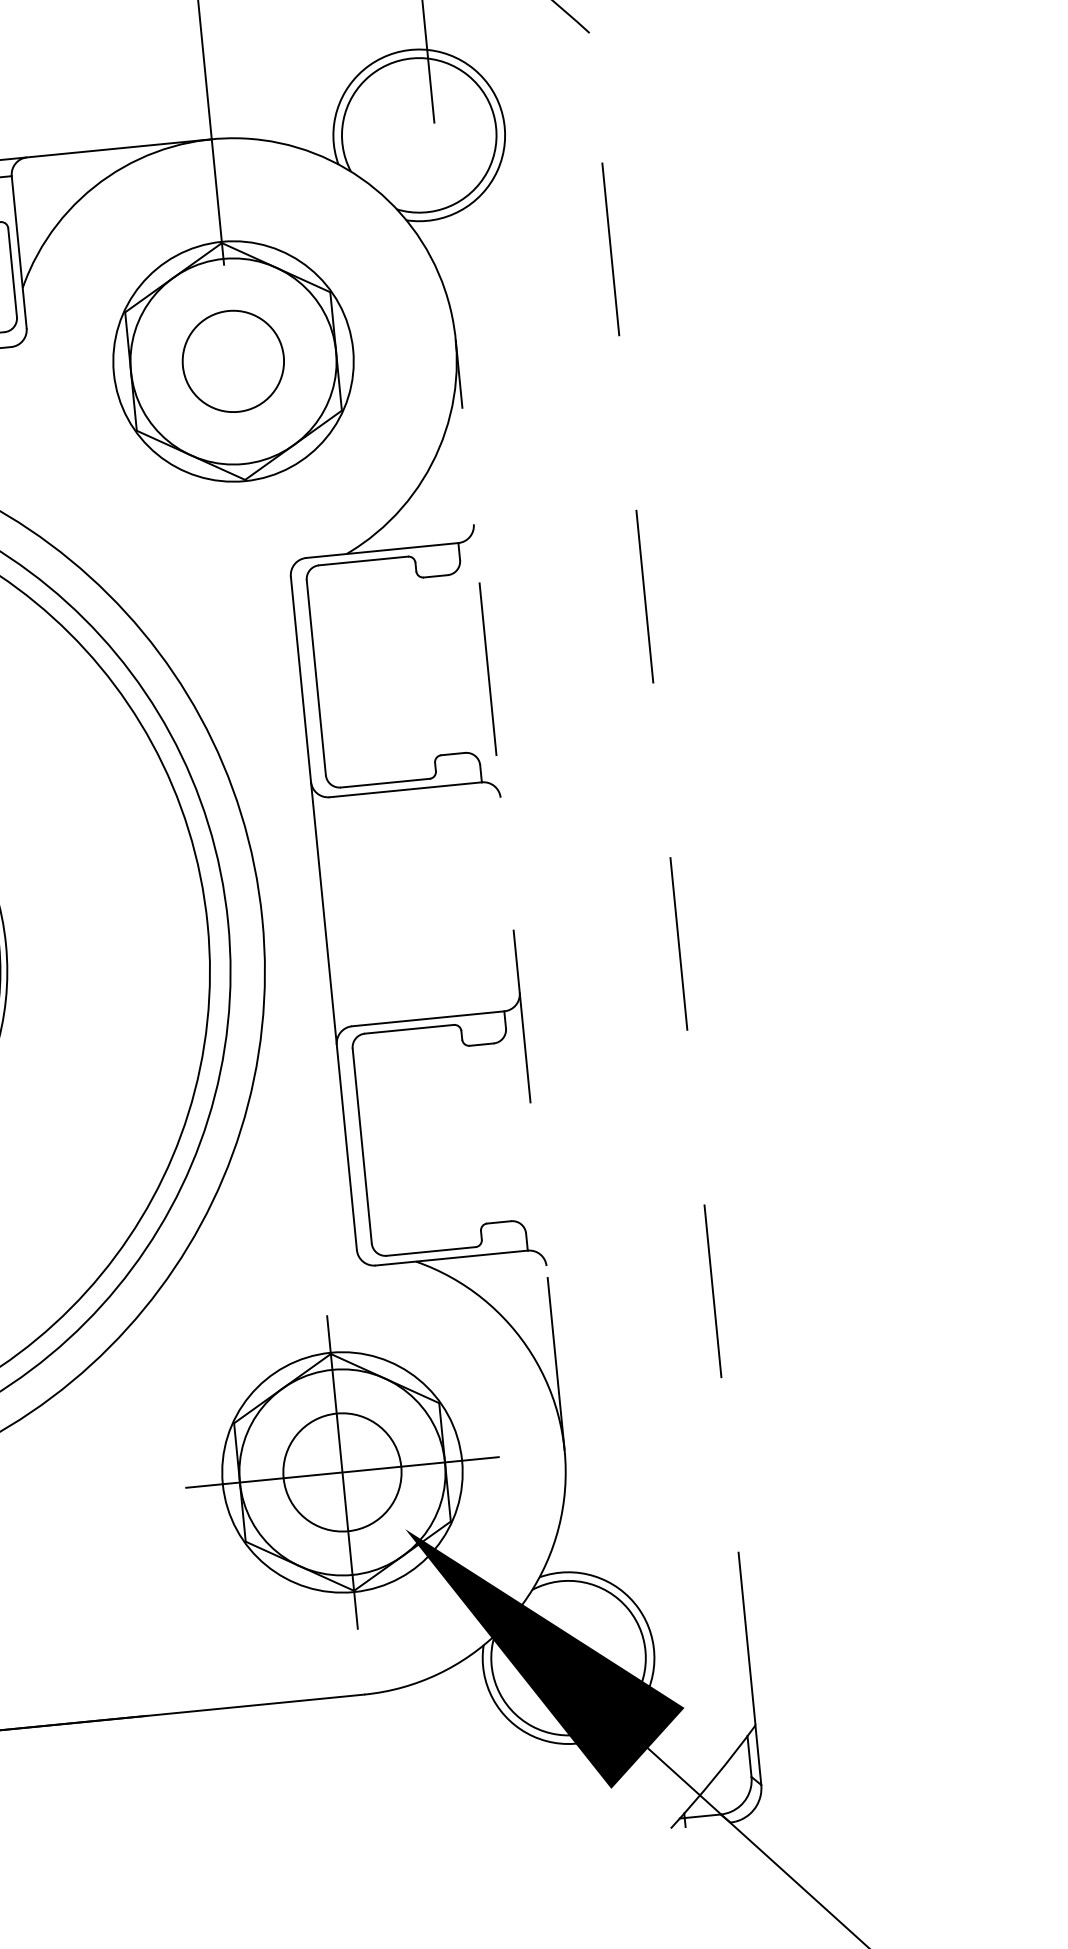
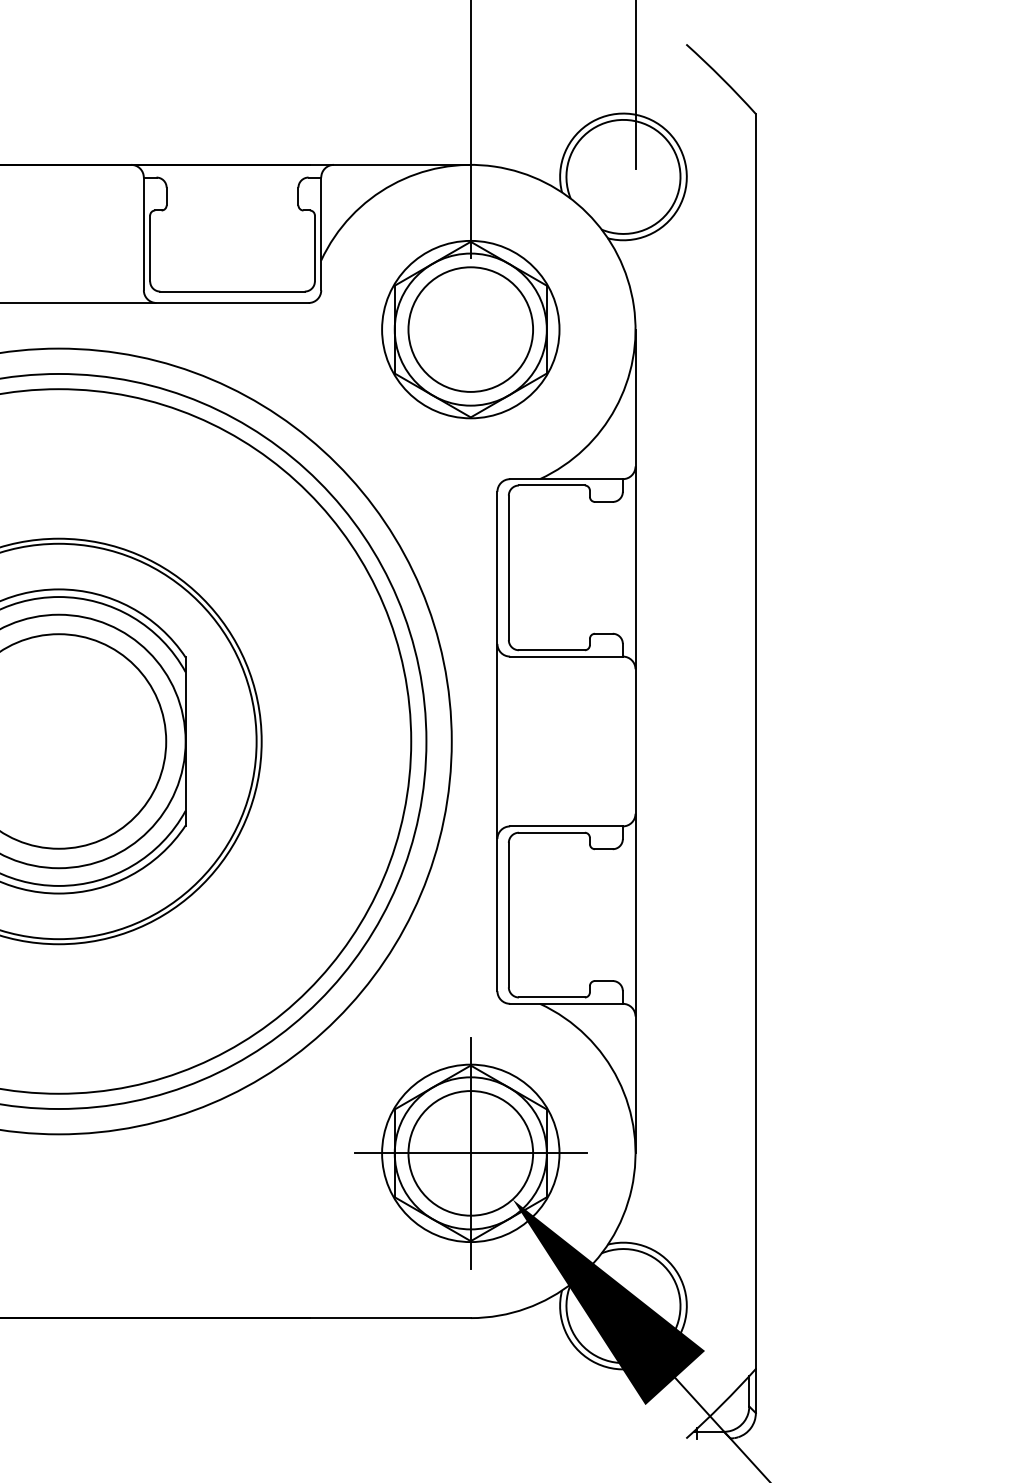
circle: (233, 361) -> (470, 329), size x1.67
line: (671, 877) -> (755, 740), dashed -> solid
line: (510, 895) -> (635, 741), dashed -> solid
circle: (342, 1472) -> (470, 1153), size x1.43

